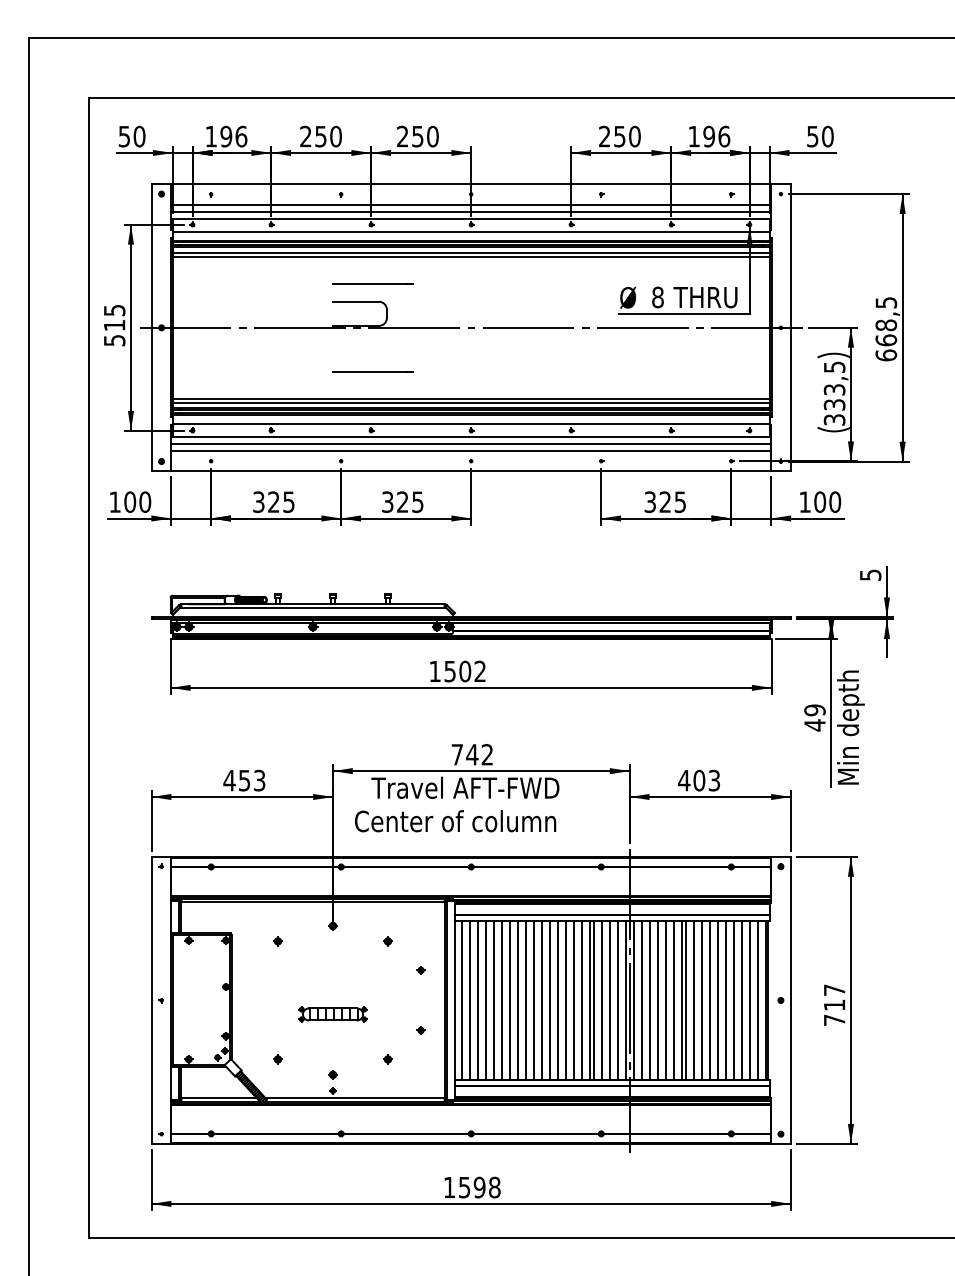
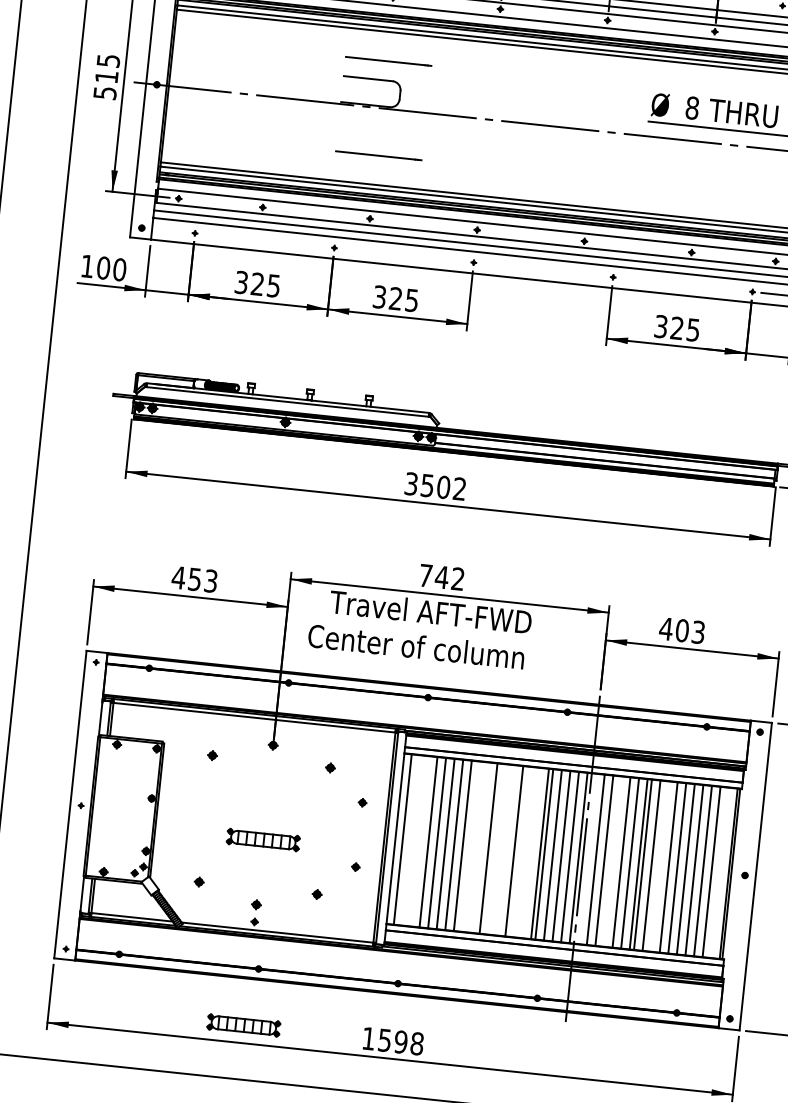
text: (434, 671) -> (410, 483), 1502 -> 3502
line: (469, 1000) -> (411, 840), removed
line: (477, 1000) -> (419, 841), removed
line: (525, 1000) -> (471, 846), removed
line: (533, 1000) -> (479, 847), removed
line: (549, 1000) -> (496, 849), removed
line: (557, 1000) -> (505, 850), removed
line: (573, 1000) -> (522, 852), removed
line: (581, 1000) -> (531, 853), removed
line: (633, 1000) -> (586, 858), removed
line: (657, 1000) -> (612, 861), removed
line: (701, 1000) -> (659, 866), removed
line: (757, 1000) -> (719, 872), removed
part: (332, 1187) -> (243, 1025), added

